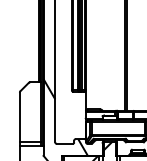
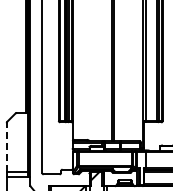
line: (19, 117) -> (6, 147), solid -> dashed
hatch: (65, 117) -> (52, 147), removed

